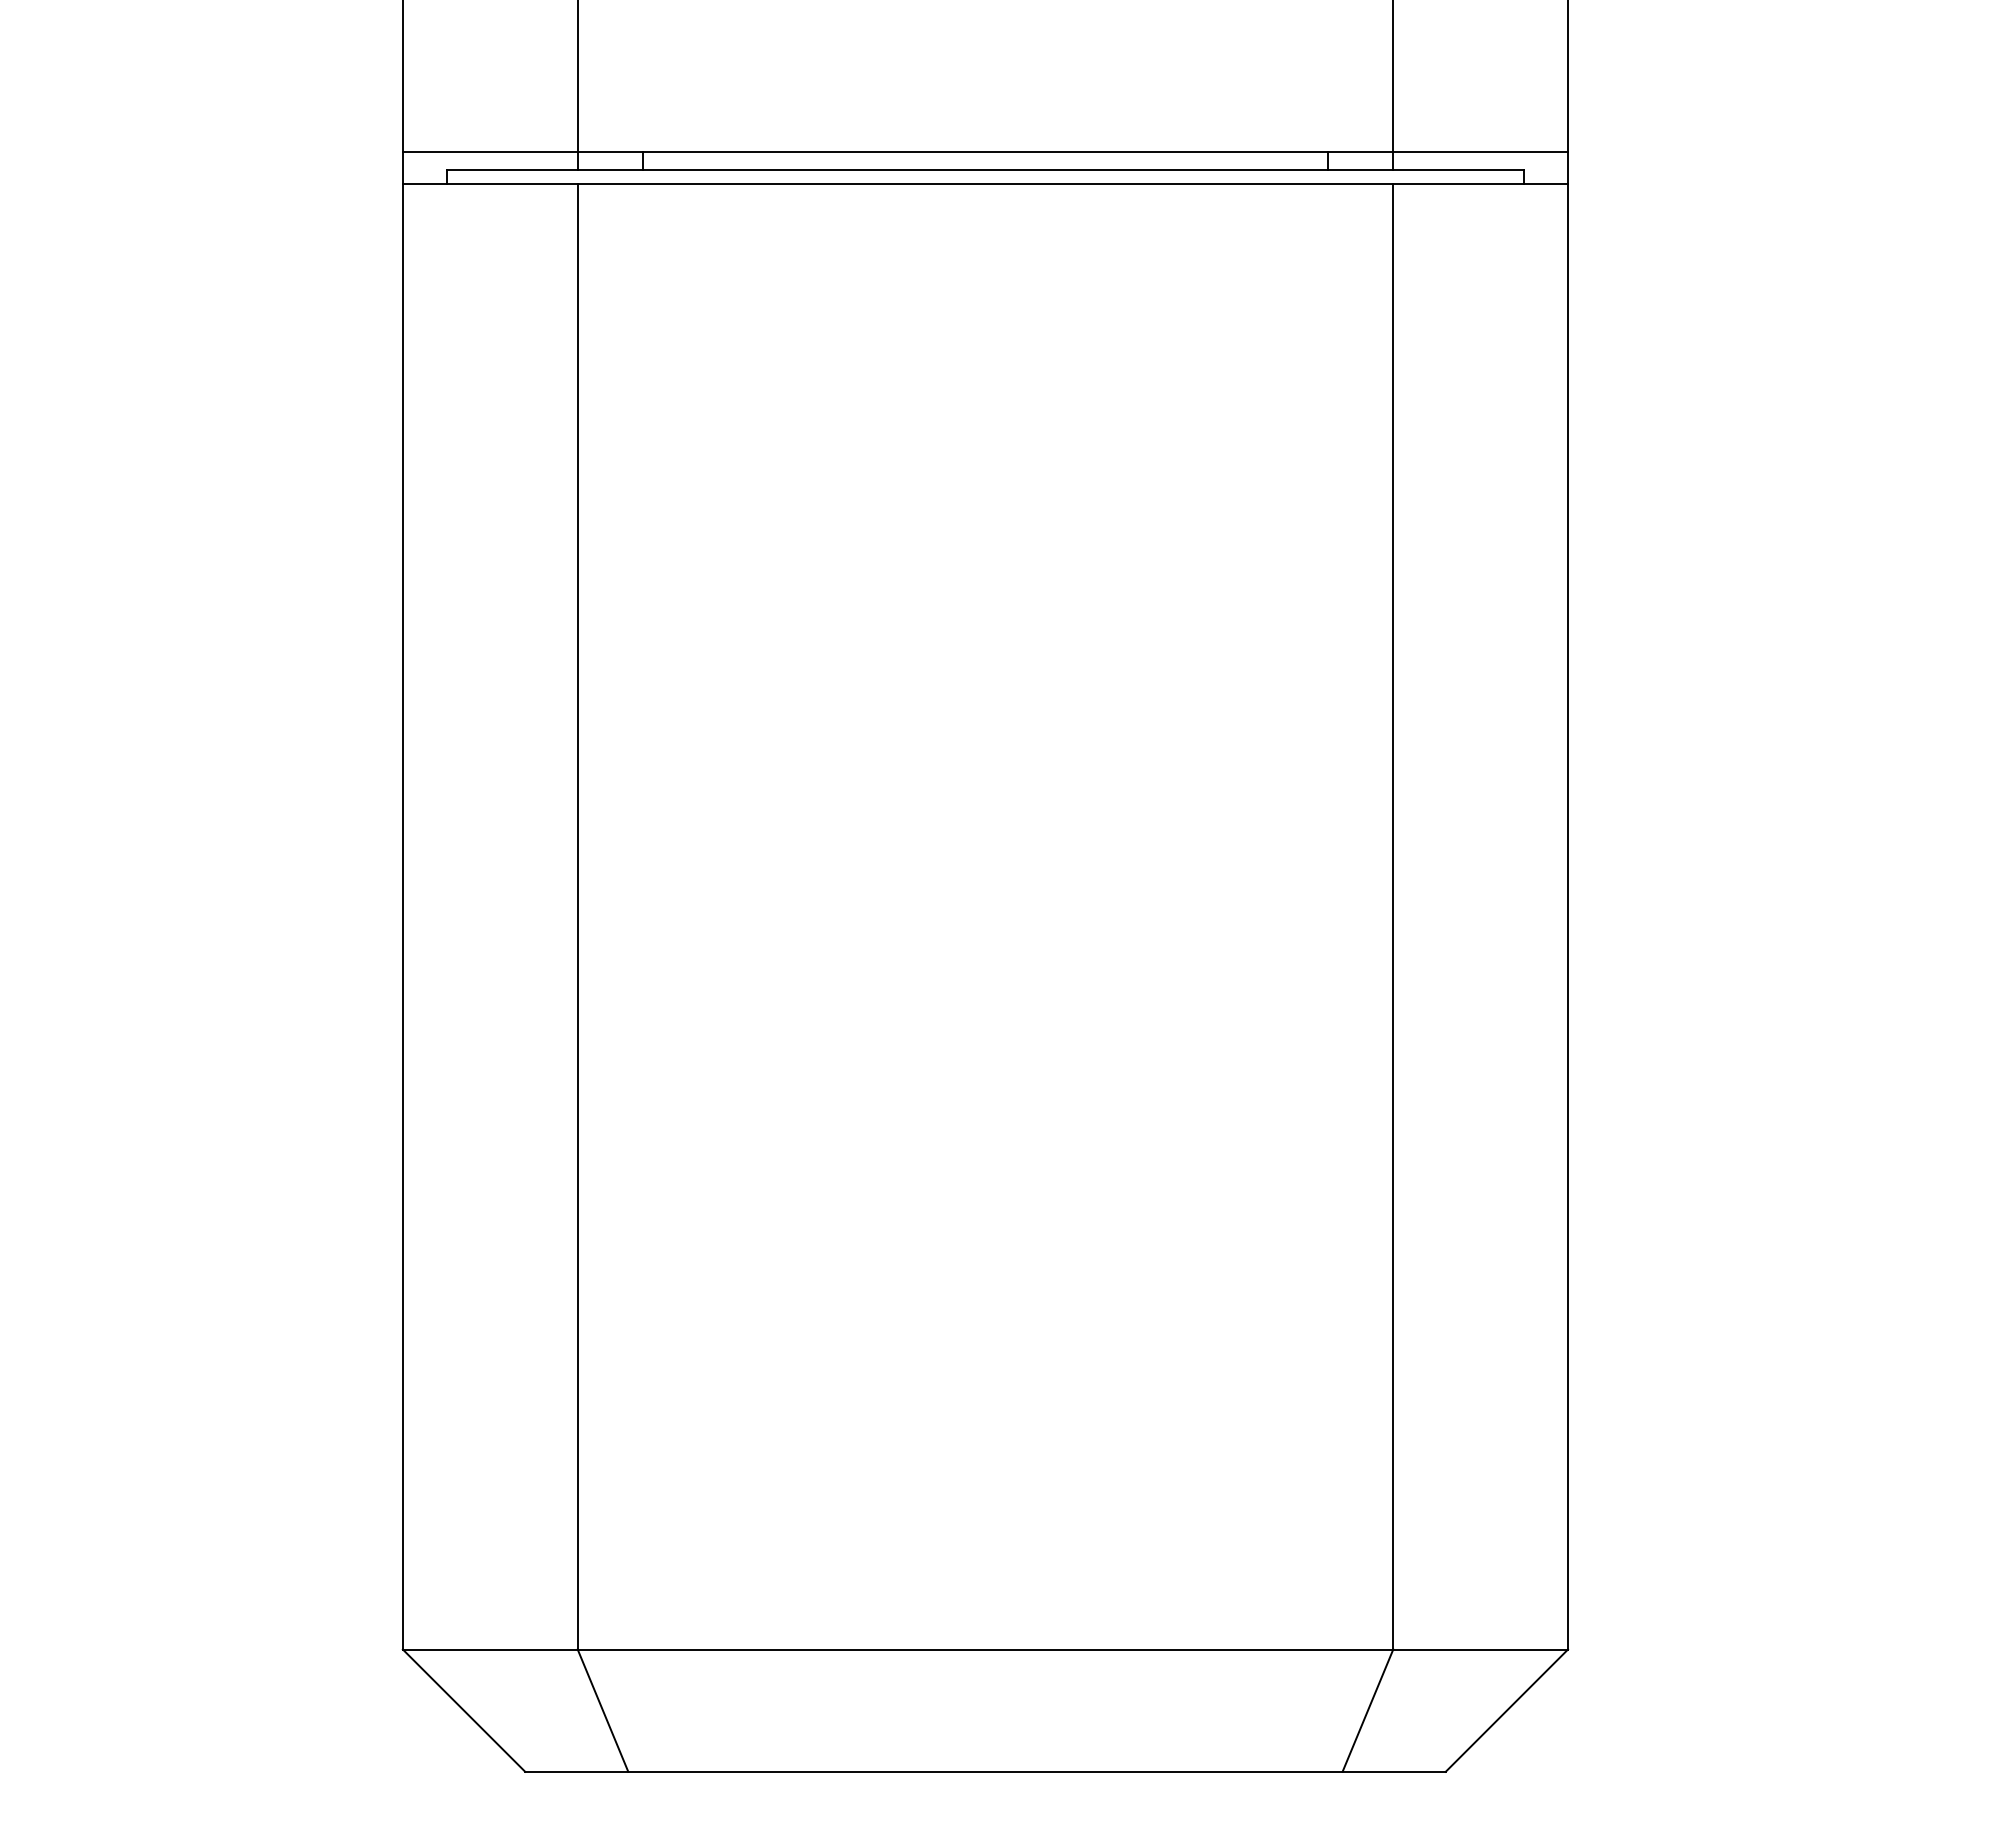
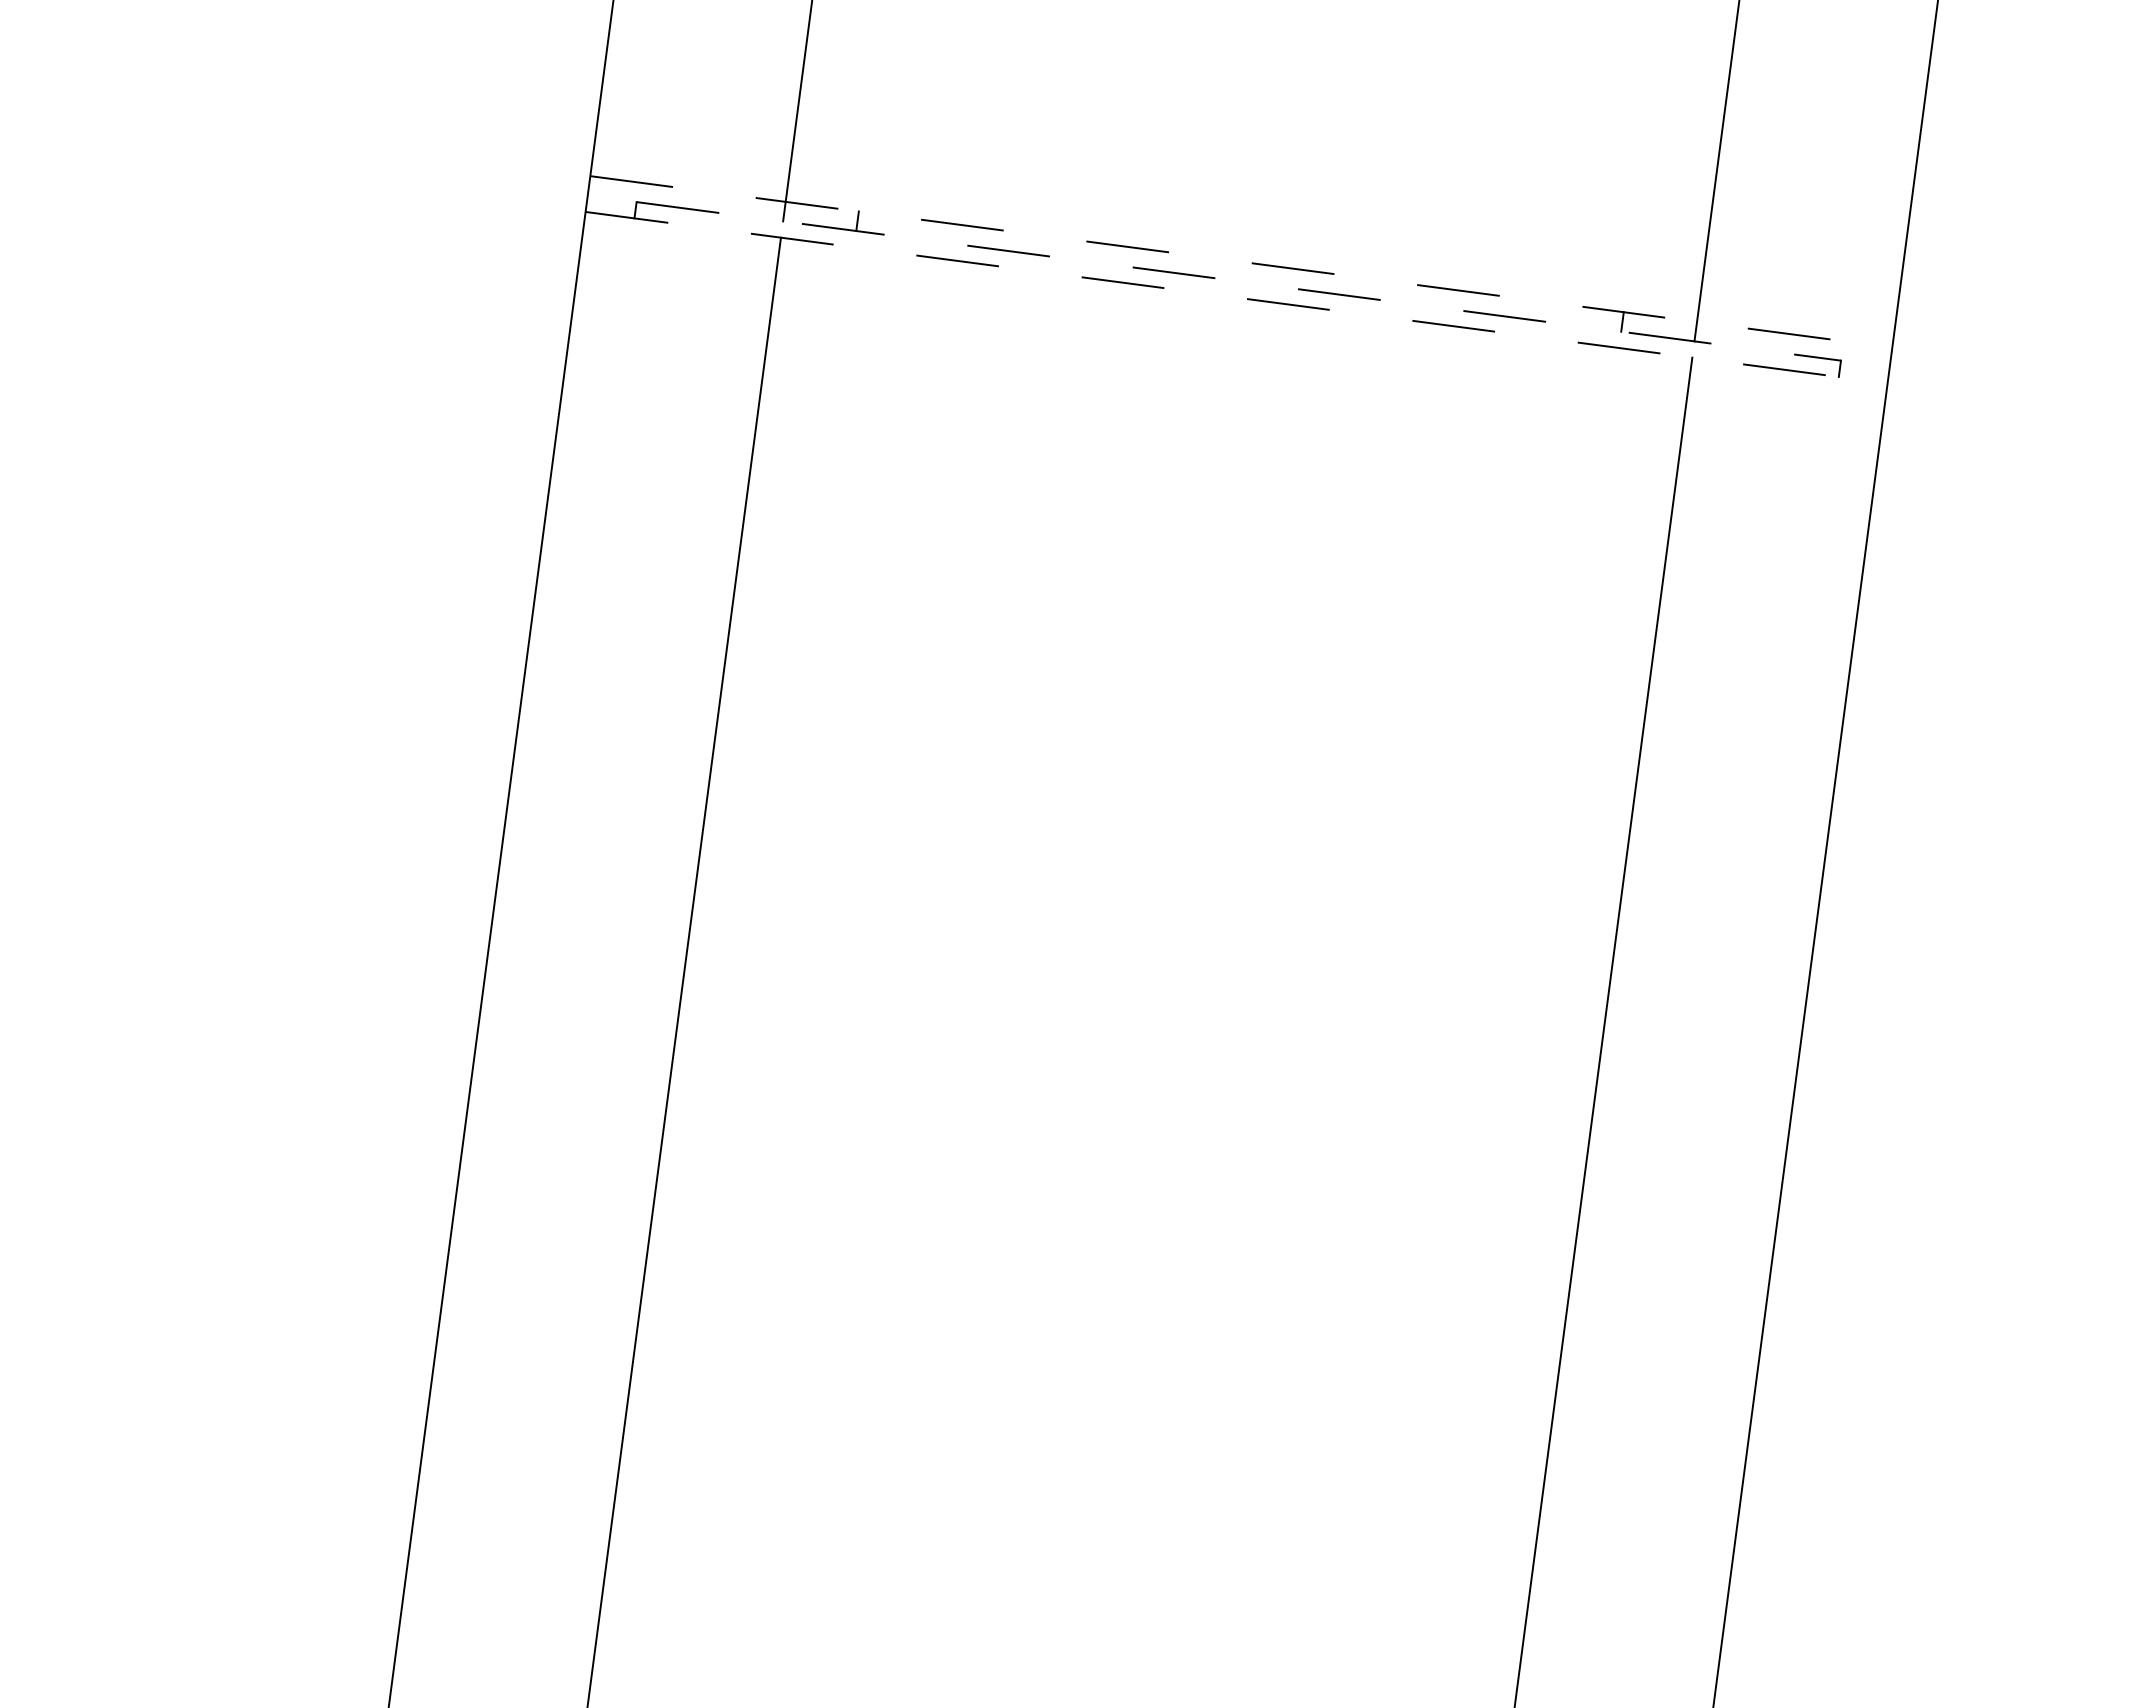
line: (985, 152) -> (1241, 262), solid -> dashed
line: (985, 169) -> (1238, 281), solid -> dashed
line: (985, 184) -> (1236, 297), solid -> dashed

